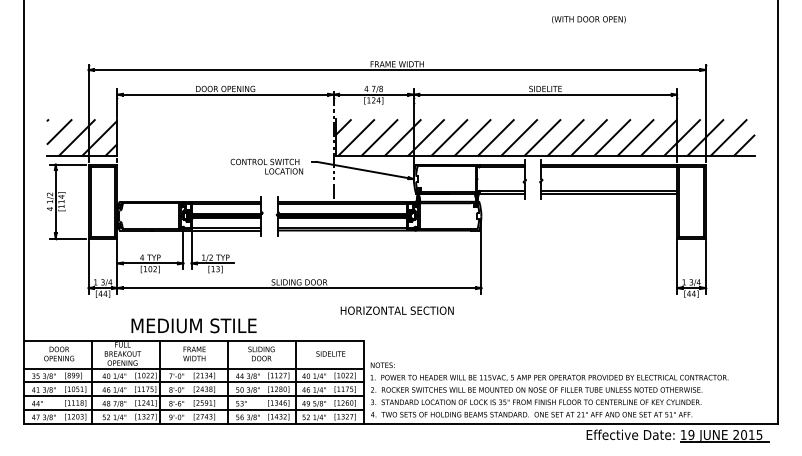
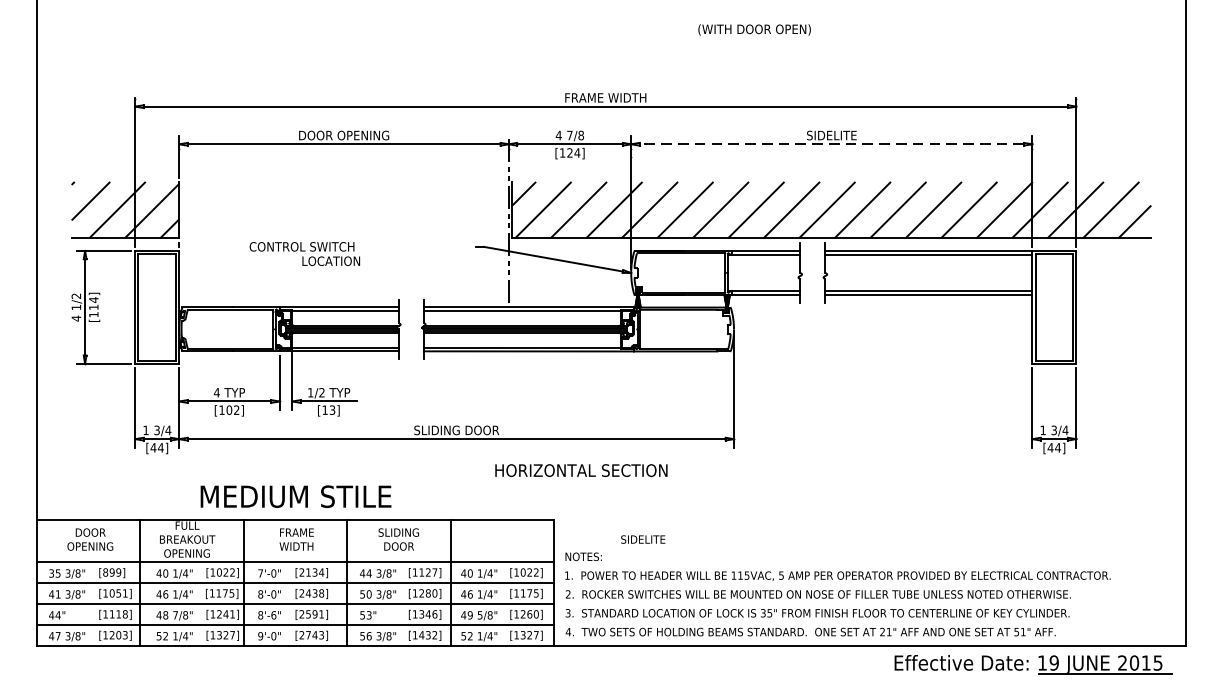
text: (588, 19) -> (754, 29), moved
line: (545, 94) -> (831, 143), solid -> dashed
text: (266, 166) -> (304, 253), moved
text: (396, 310) -> (580, 470), moved
text: (330, 353) -> (642, 538), moved

